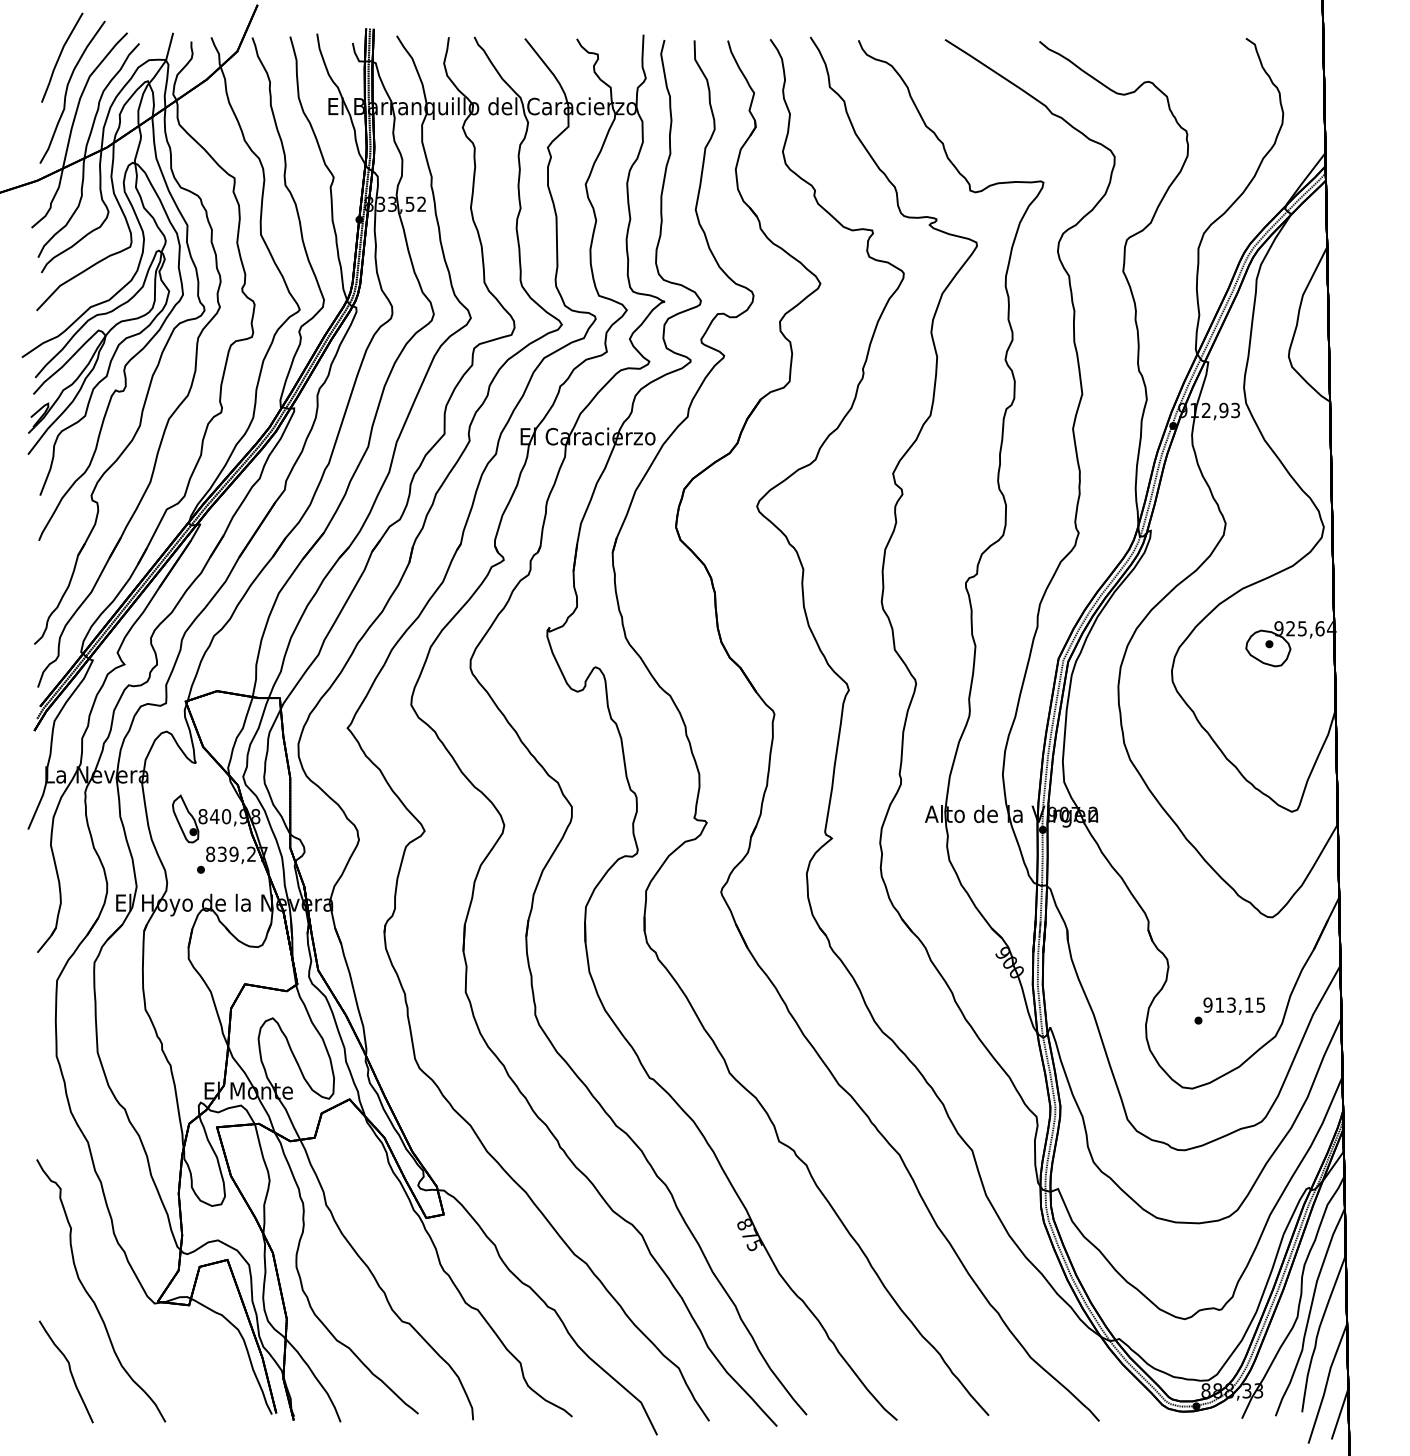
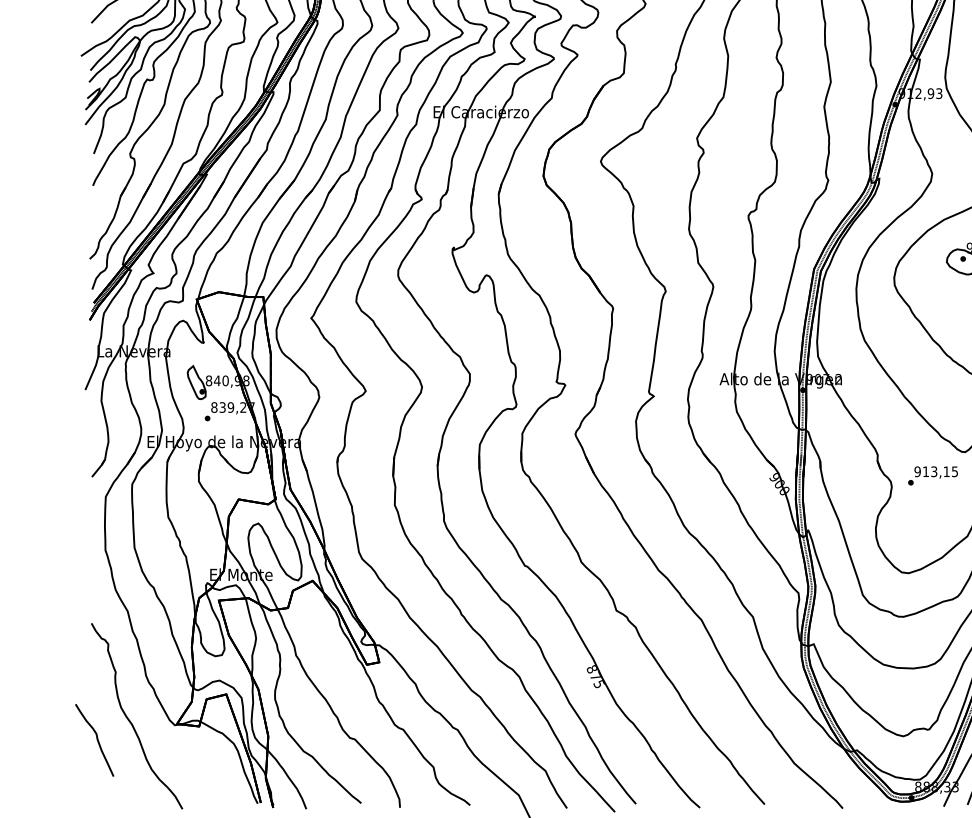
text: (1229, 1010) -> (932, 475), moved
part: (65, 1371) -> (94, 740), moved

